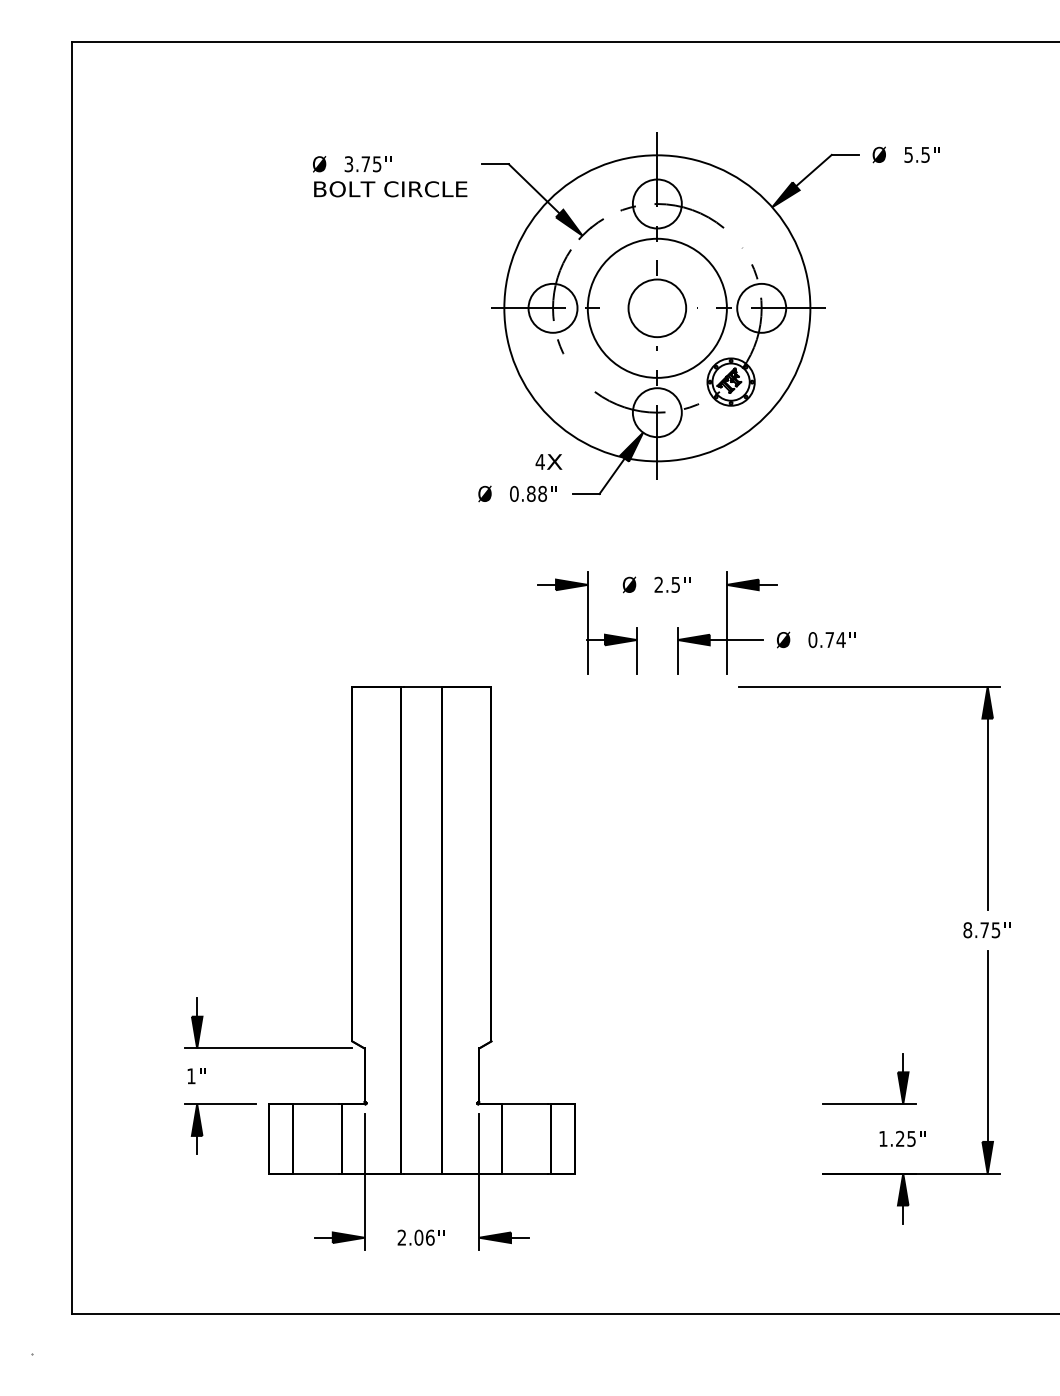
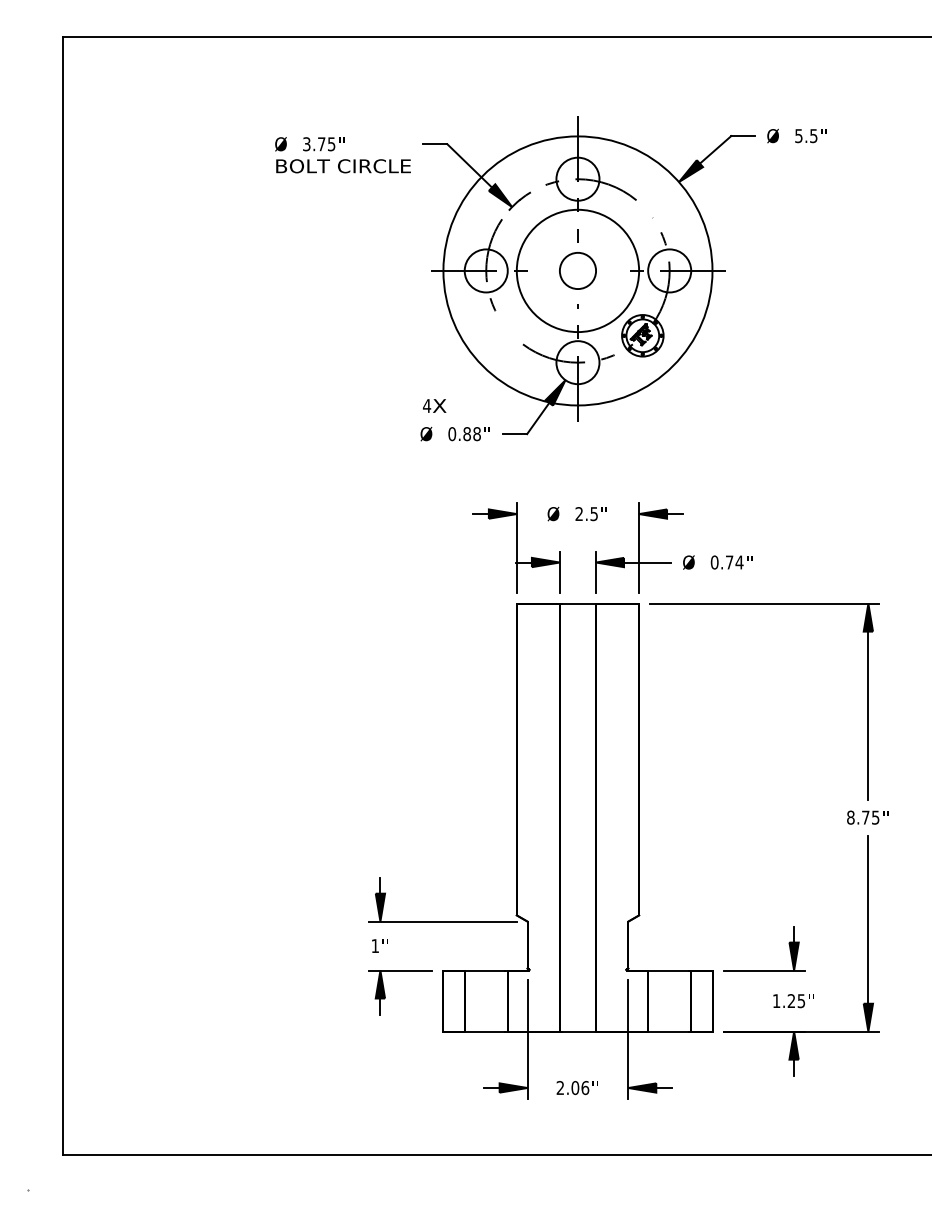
circle: (656, 307) -> (577, 270), size x0.71
text: (548, 461) -> (434, 405), moved
part: (379, 968) -> (540, 851), moved

